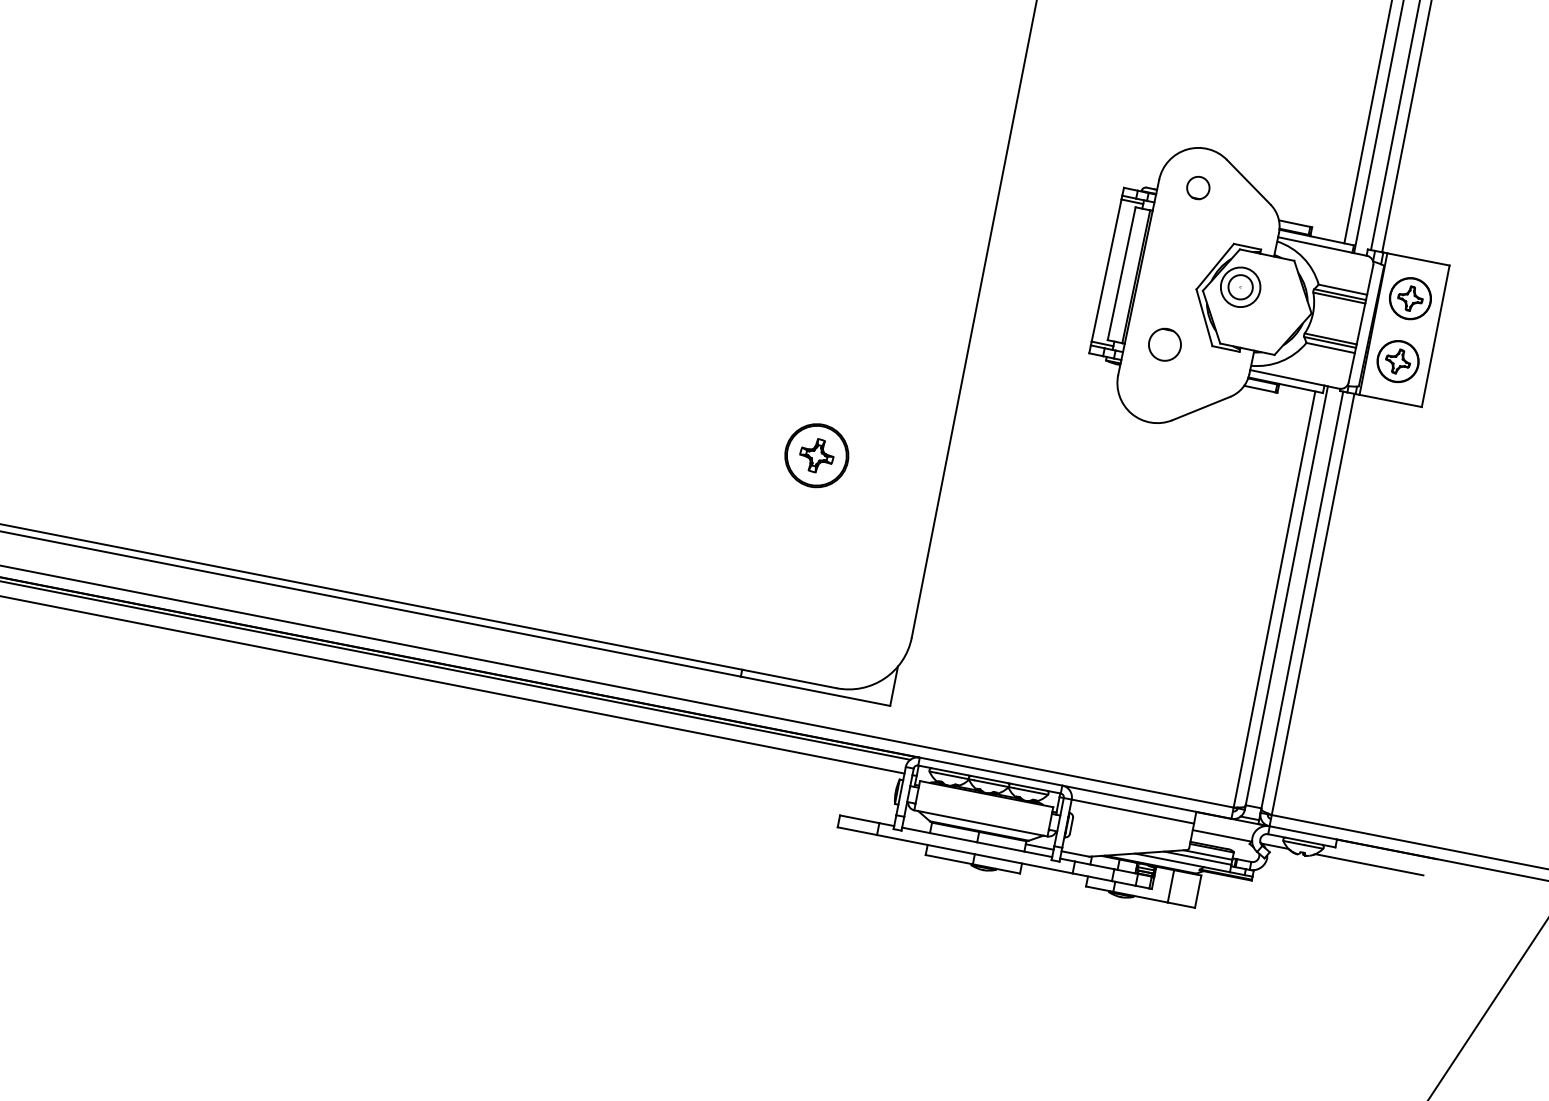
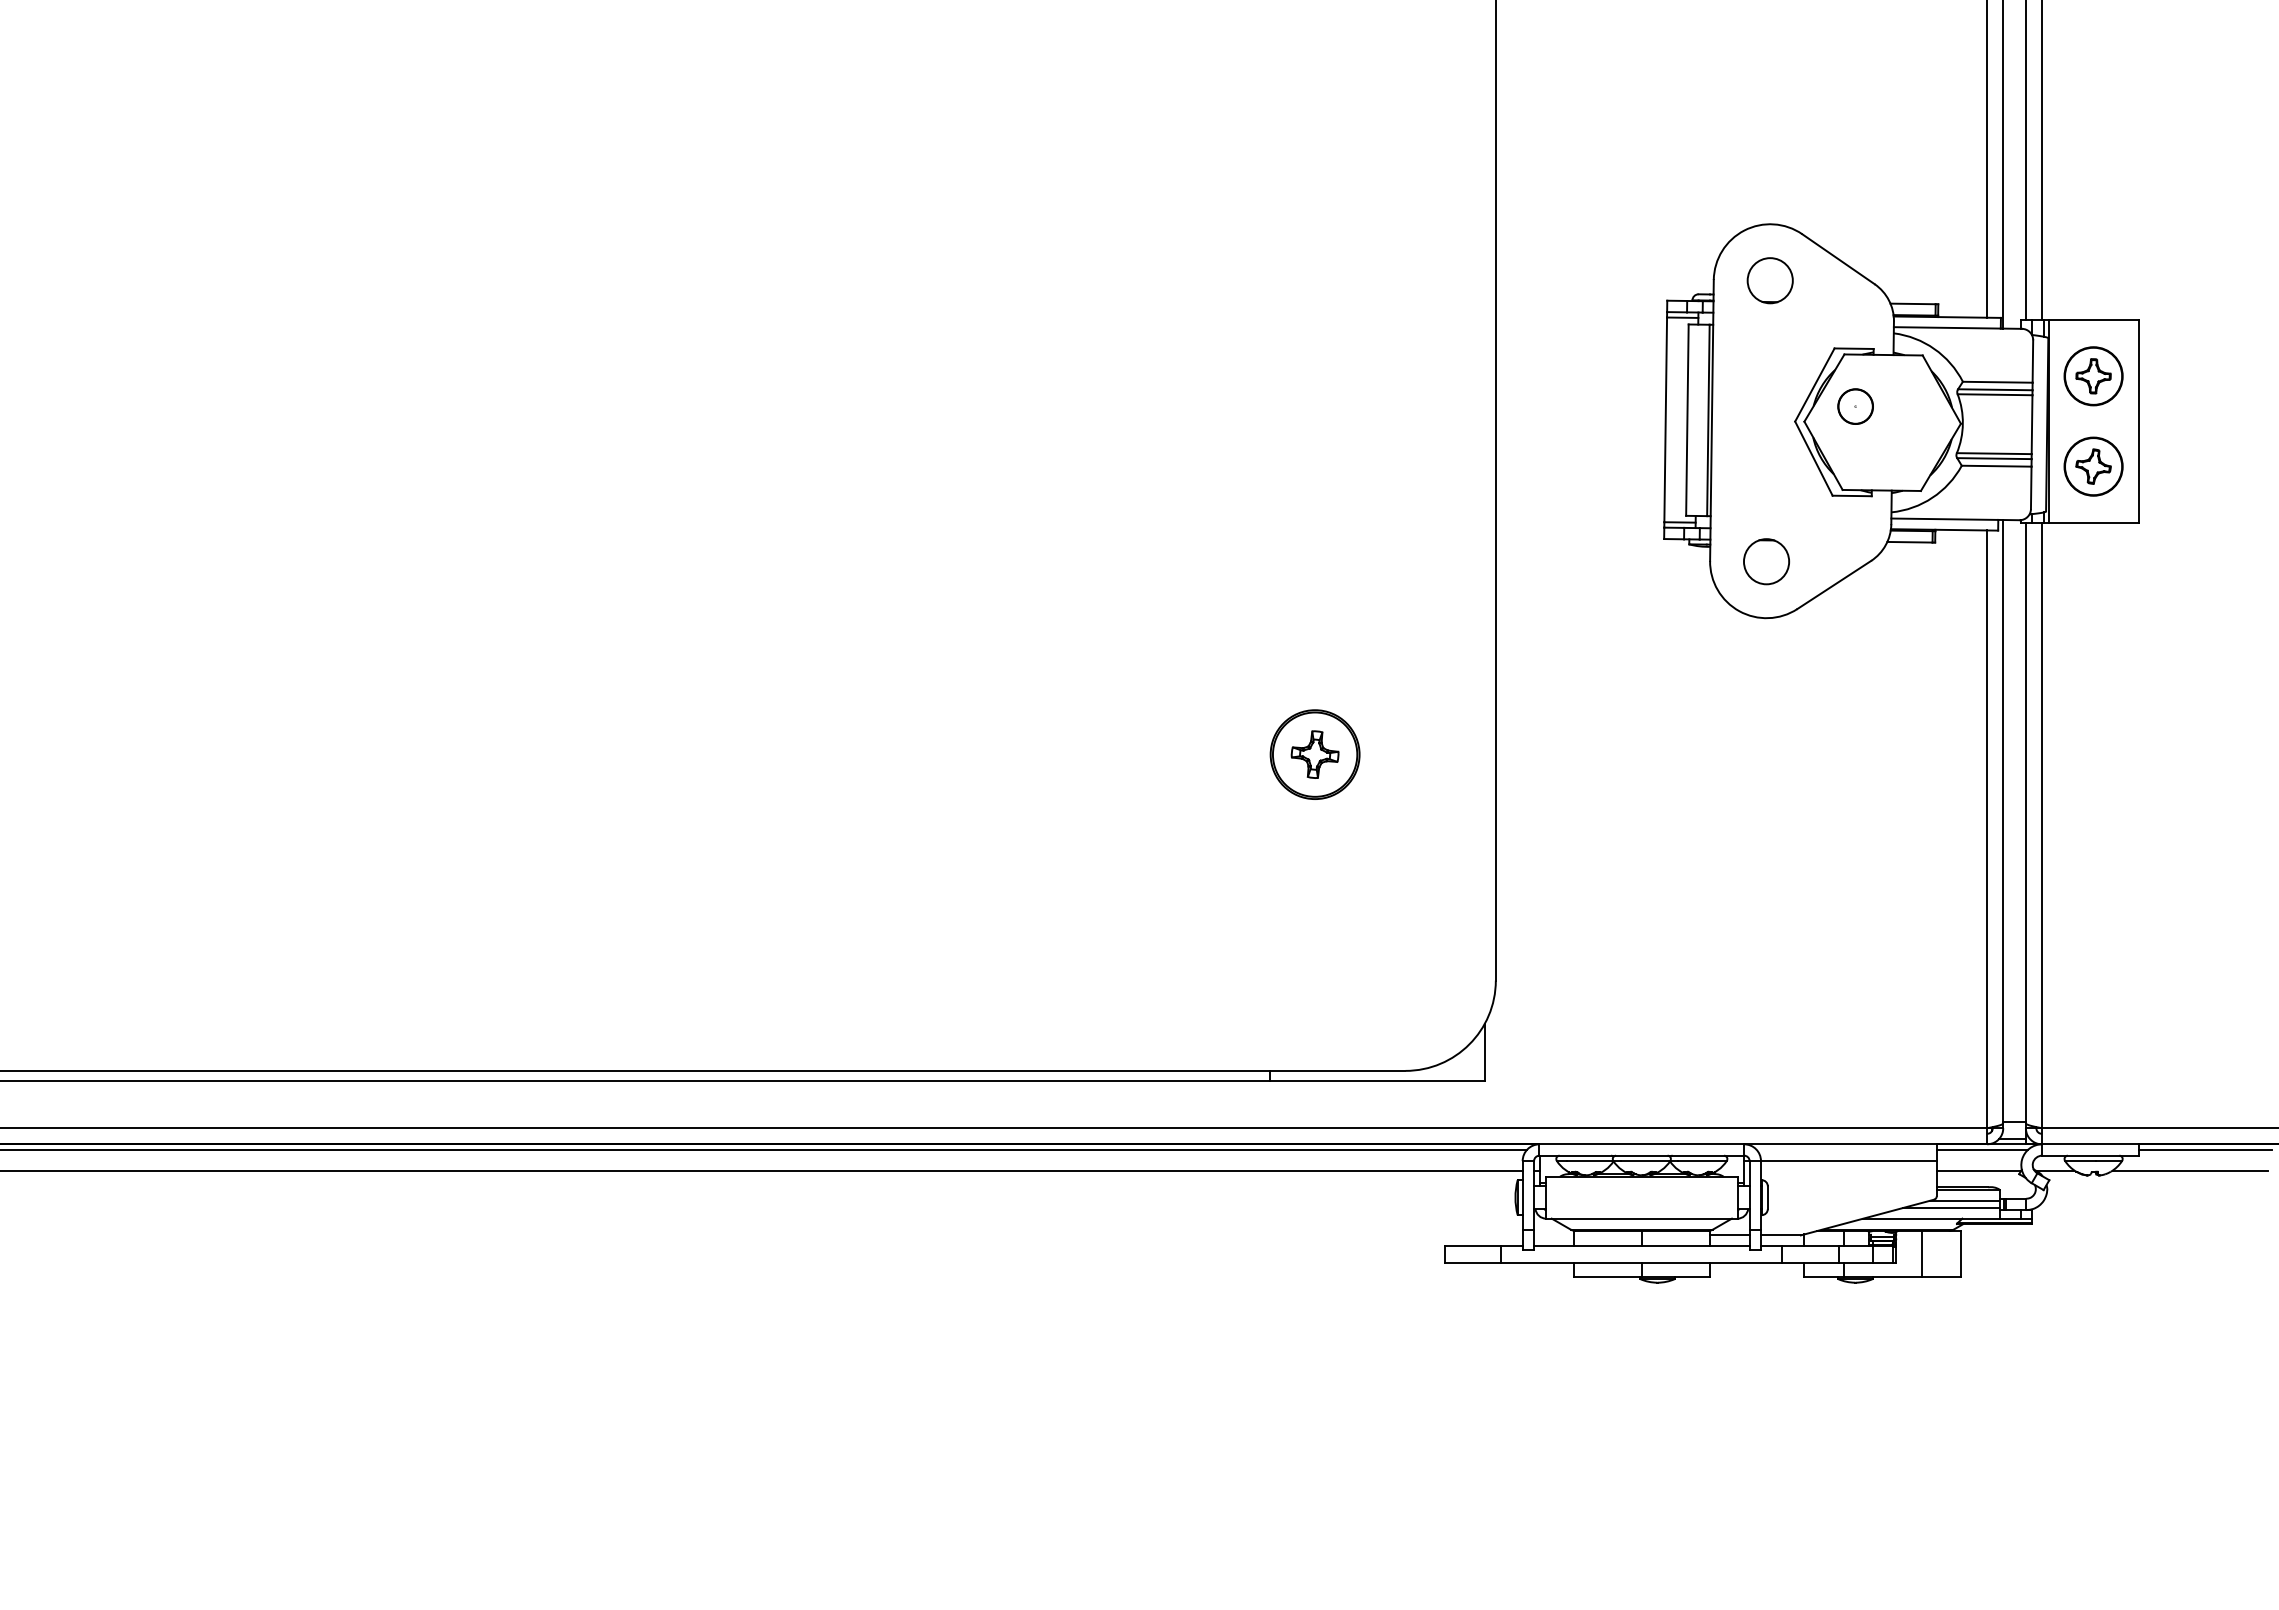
circle: (1197, 187) -> (1769, 280), size x1.43
circle: (1240, 287) -> (1855, 406), size x0.62
circle: (1164, 344) -> (1766, 561), moved
line: (1226, 821) -> (1981, 1149), added
line: (1382, 852) -> (2205, 1149), added

